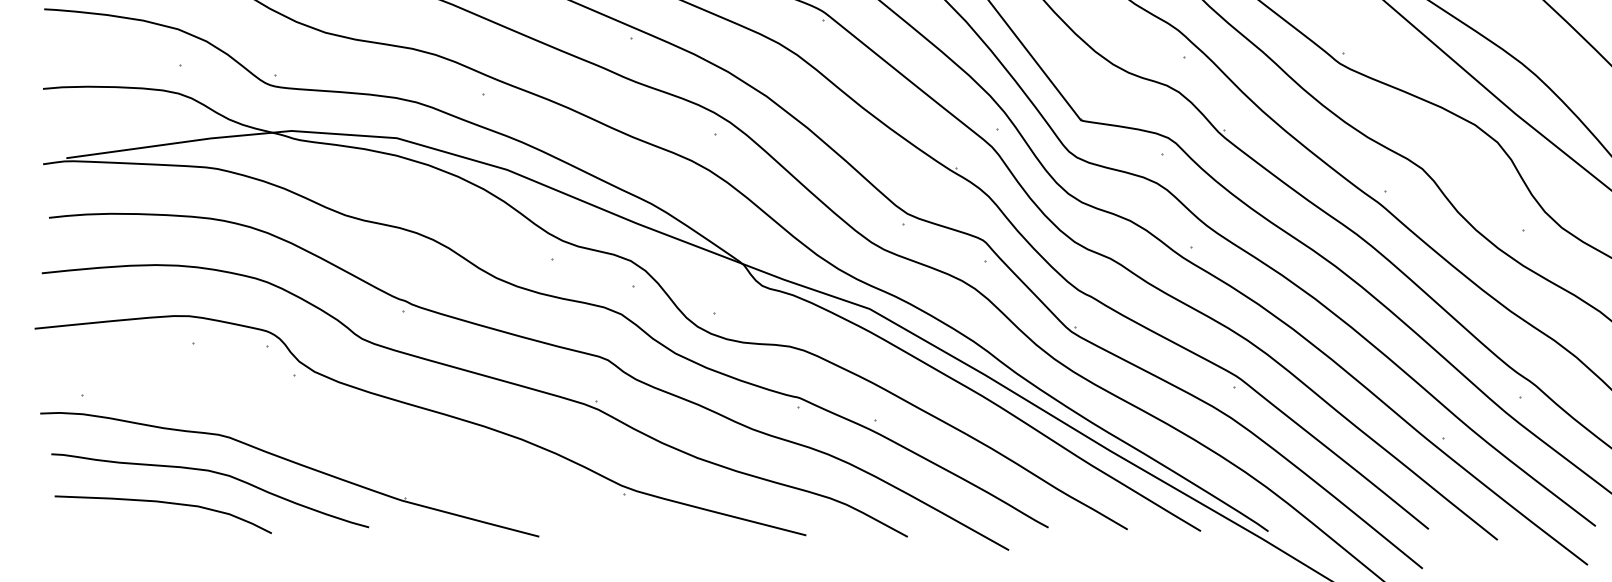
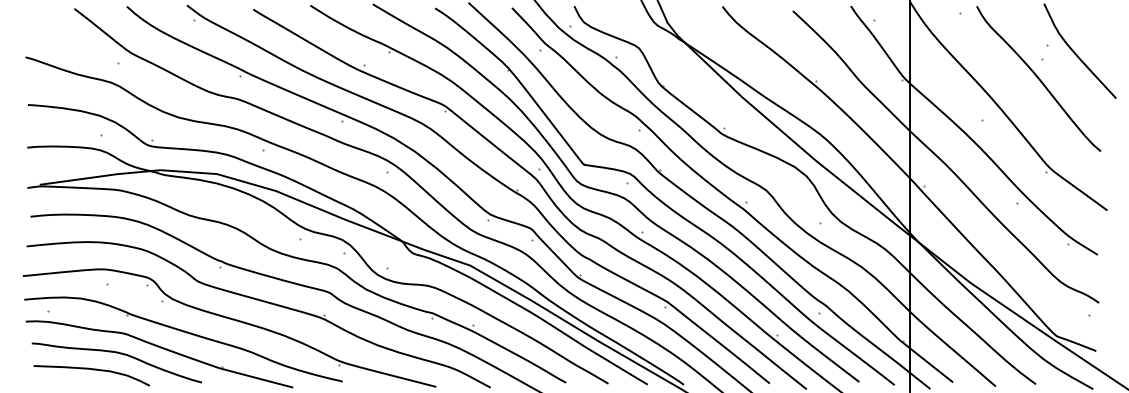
part: (340, 435) -> (186, 333), added

